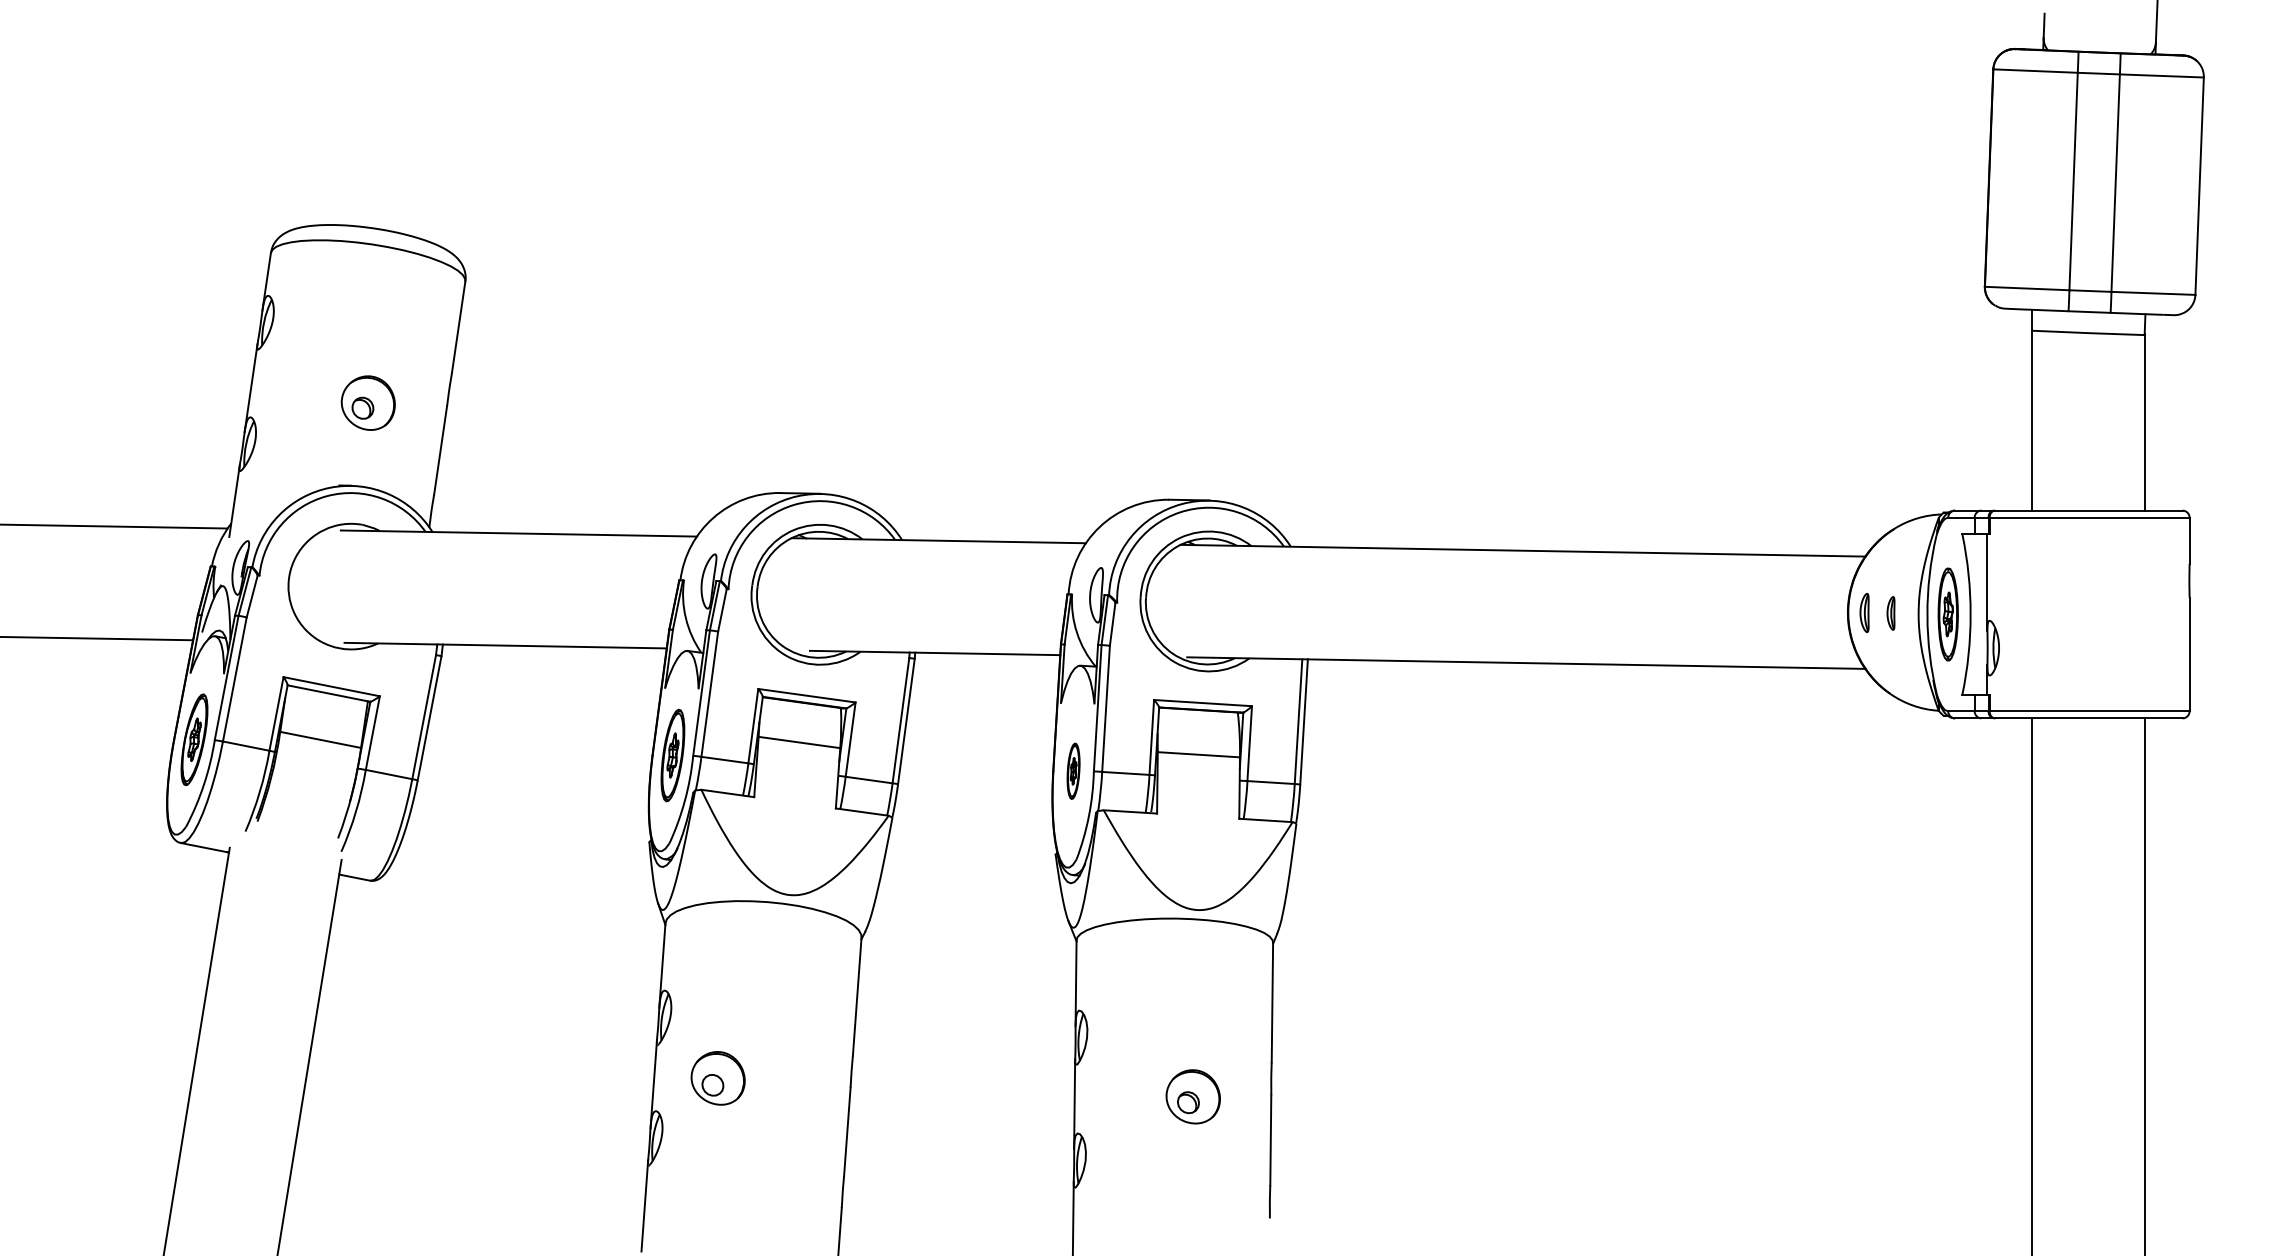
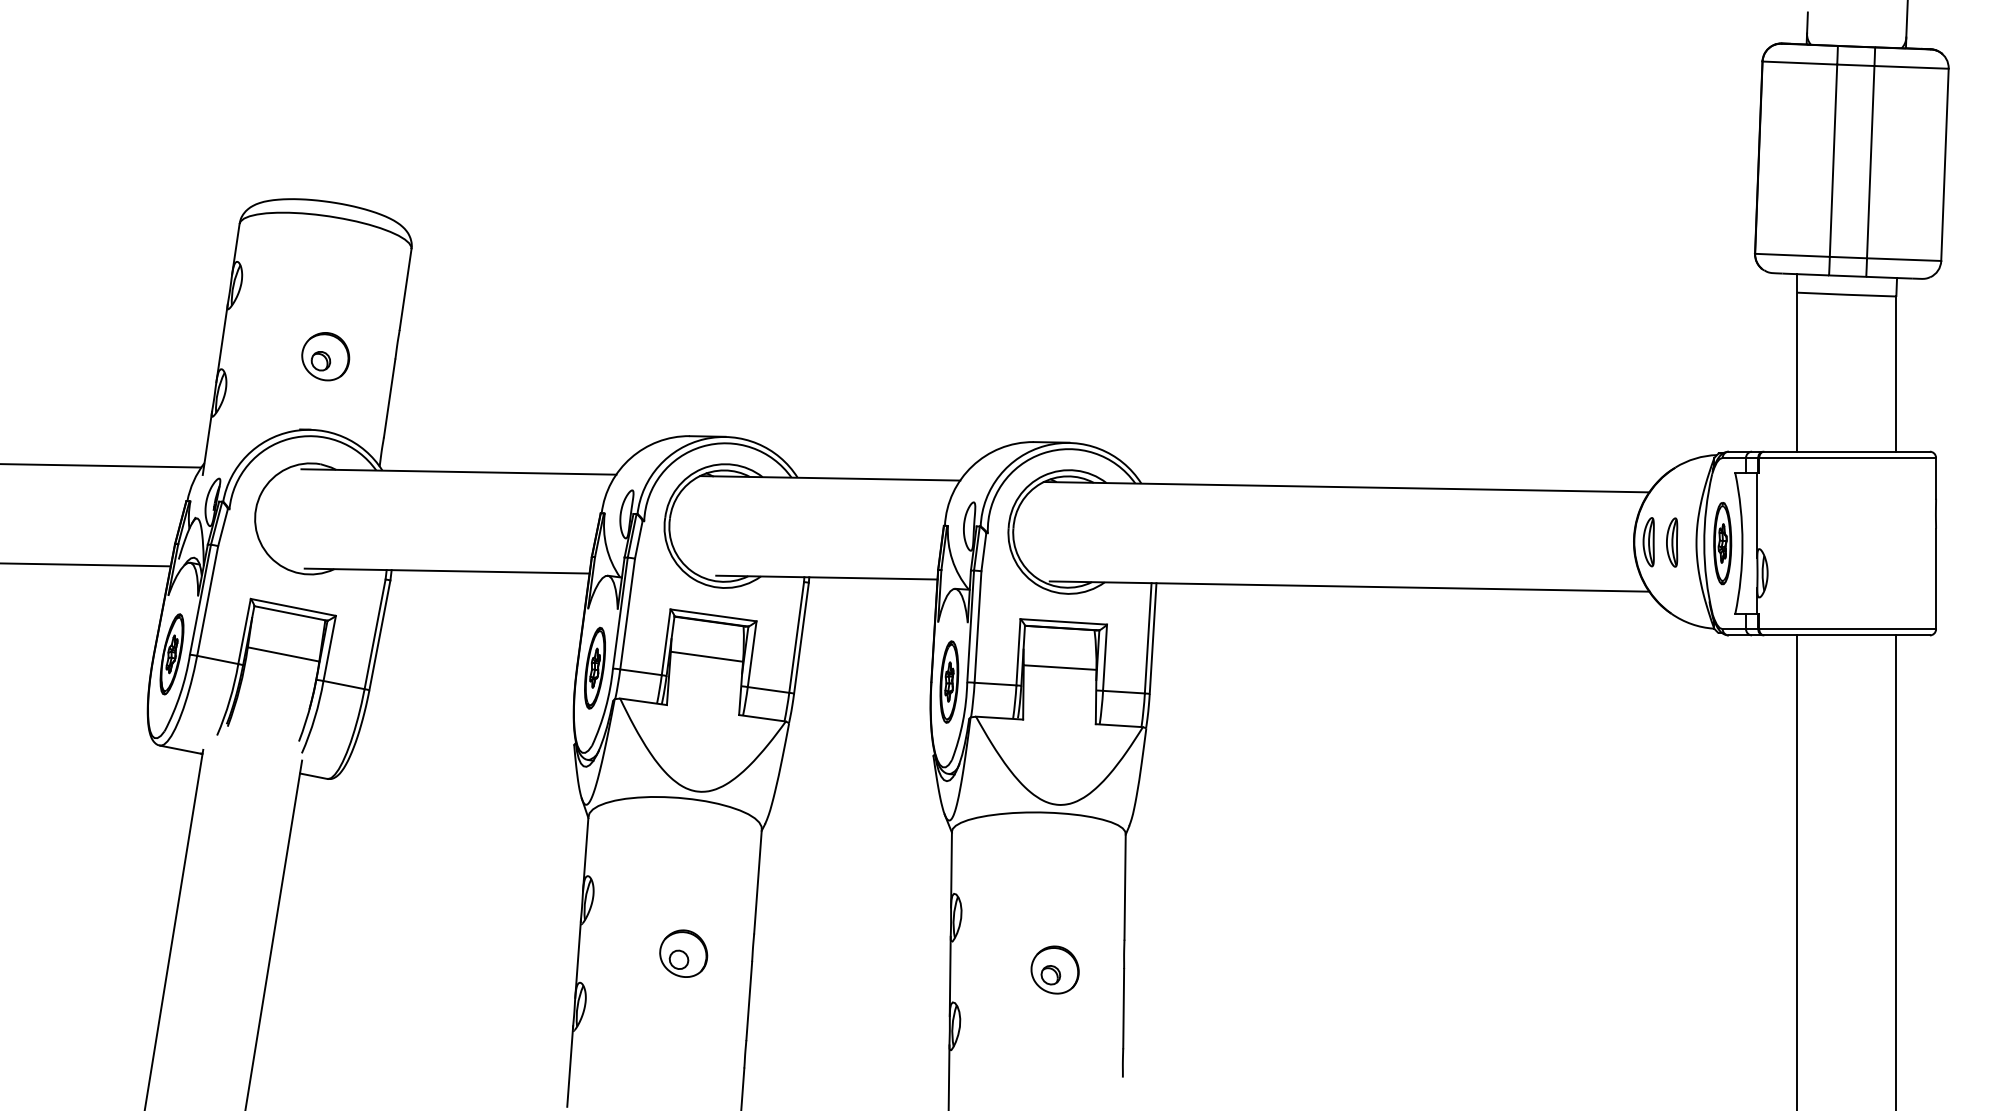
part: (1864, 612) -> (1648, 541), size x1.43
part: (1890, 613) -> (1671, 542), size x1.67
part: (1073, 771) -> (949, 682), size x1.67
part: (717, 1078) -> (683, 953), moved

